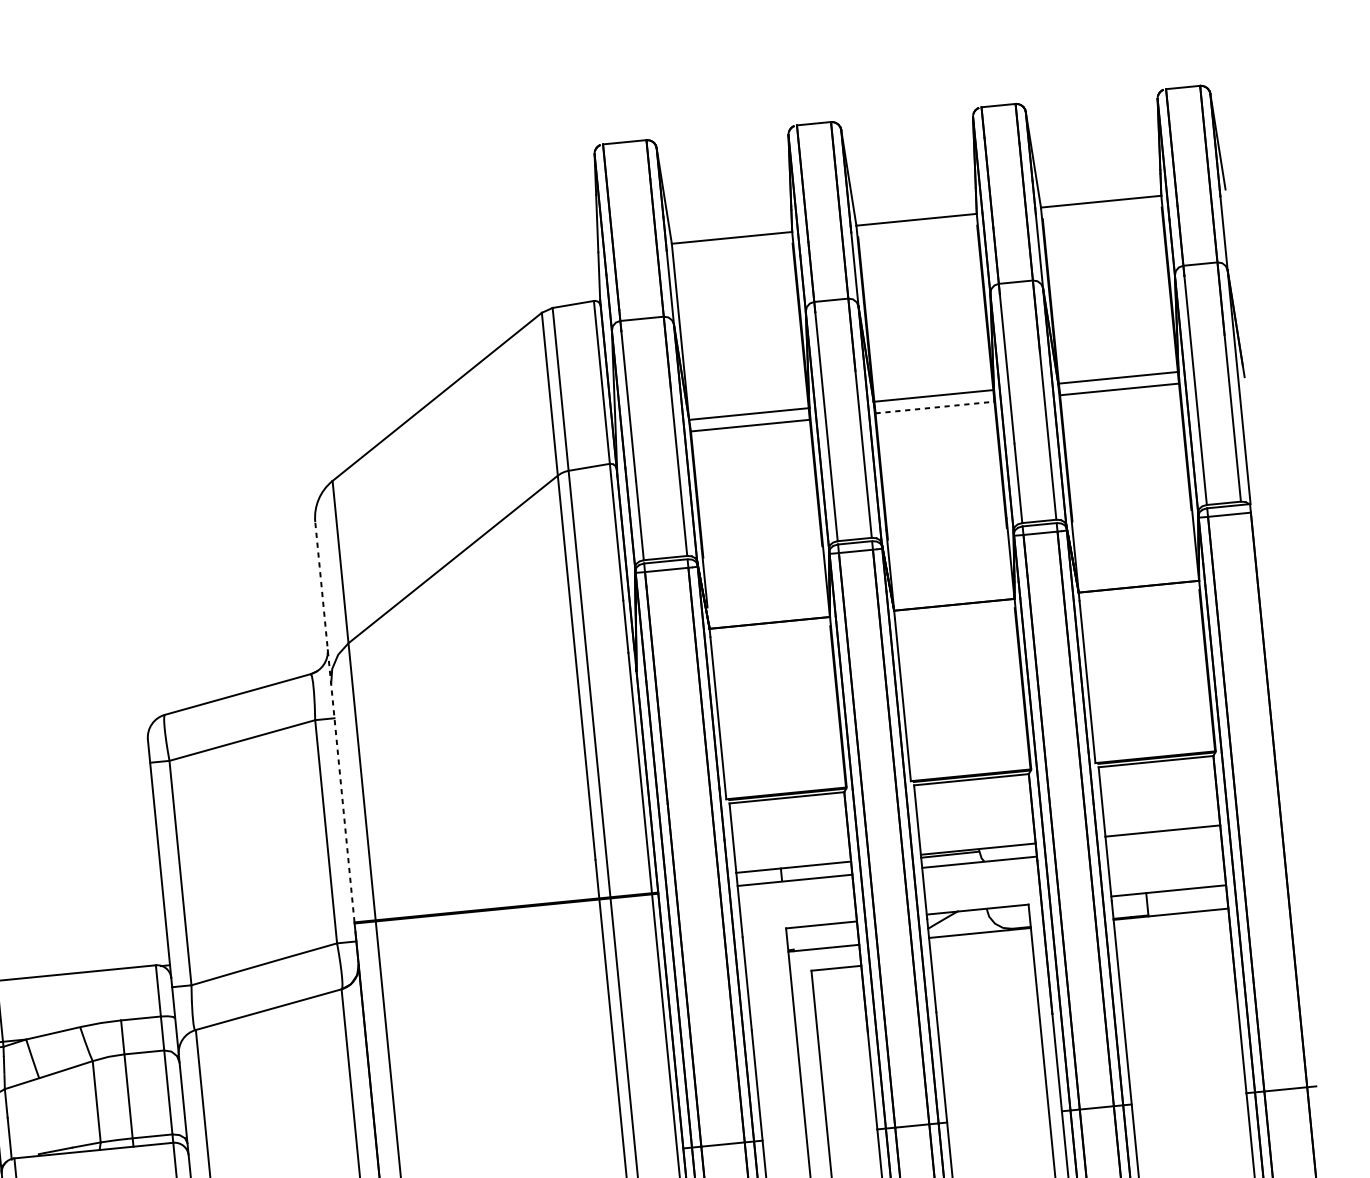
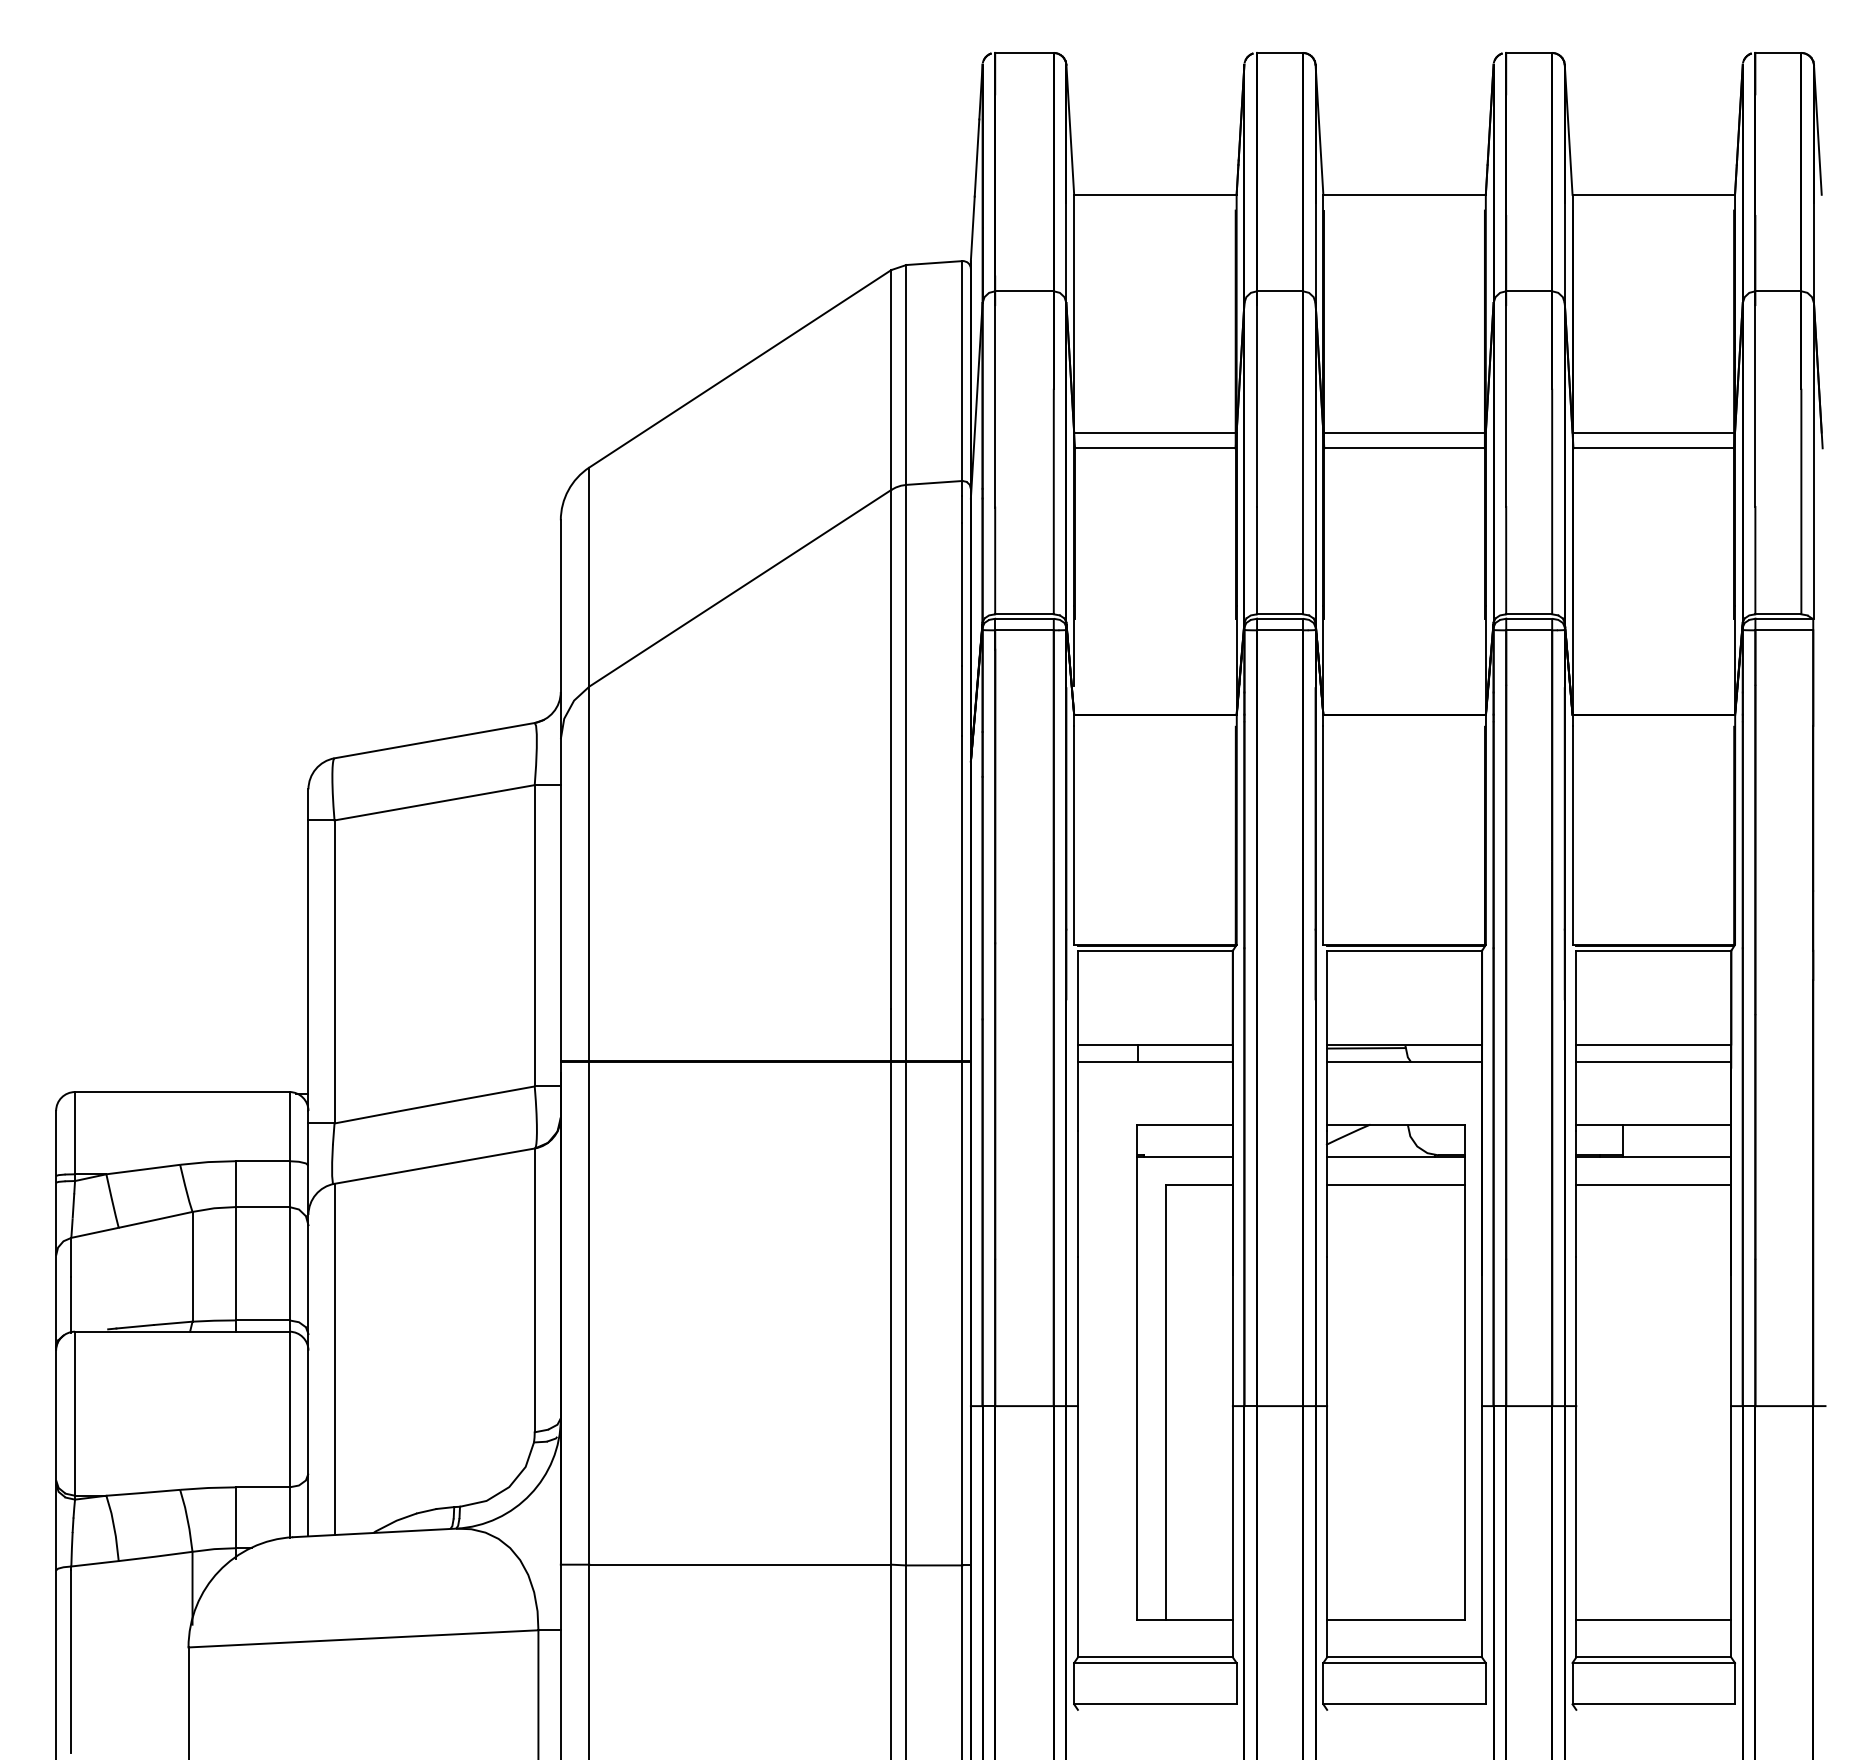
line: (935, 407) -> (1405, 448), dashed -> solid
line: (334, 722) -> (560, 790), dashed -> solid
line: (1163, 844) -> (1653, 1062), added
line: (1172, 935) -> (1653, 1185), added
line: (981, 954) -> (1395, 1185), added

